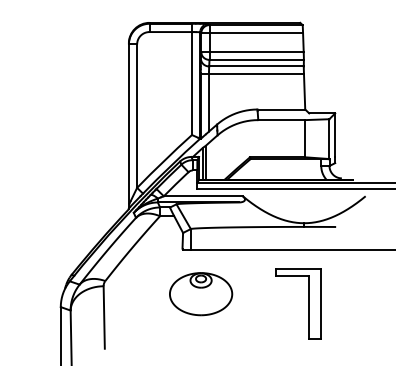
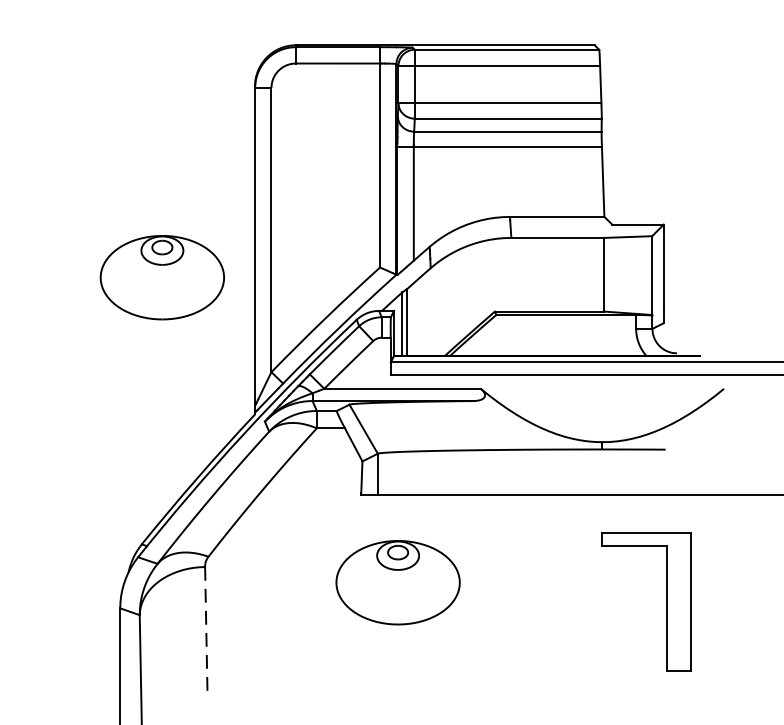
part: (82, 140) -> (163, 278), added
part: (308, 303) -> (666, 601), moved
line: (104, 317) -> (206, 628), solid -> dashed

